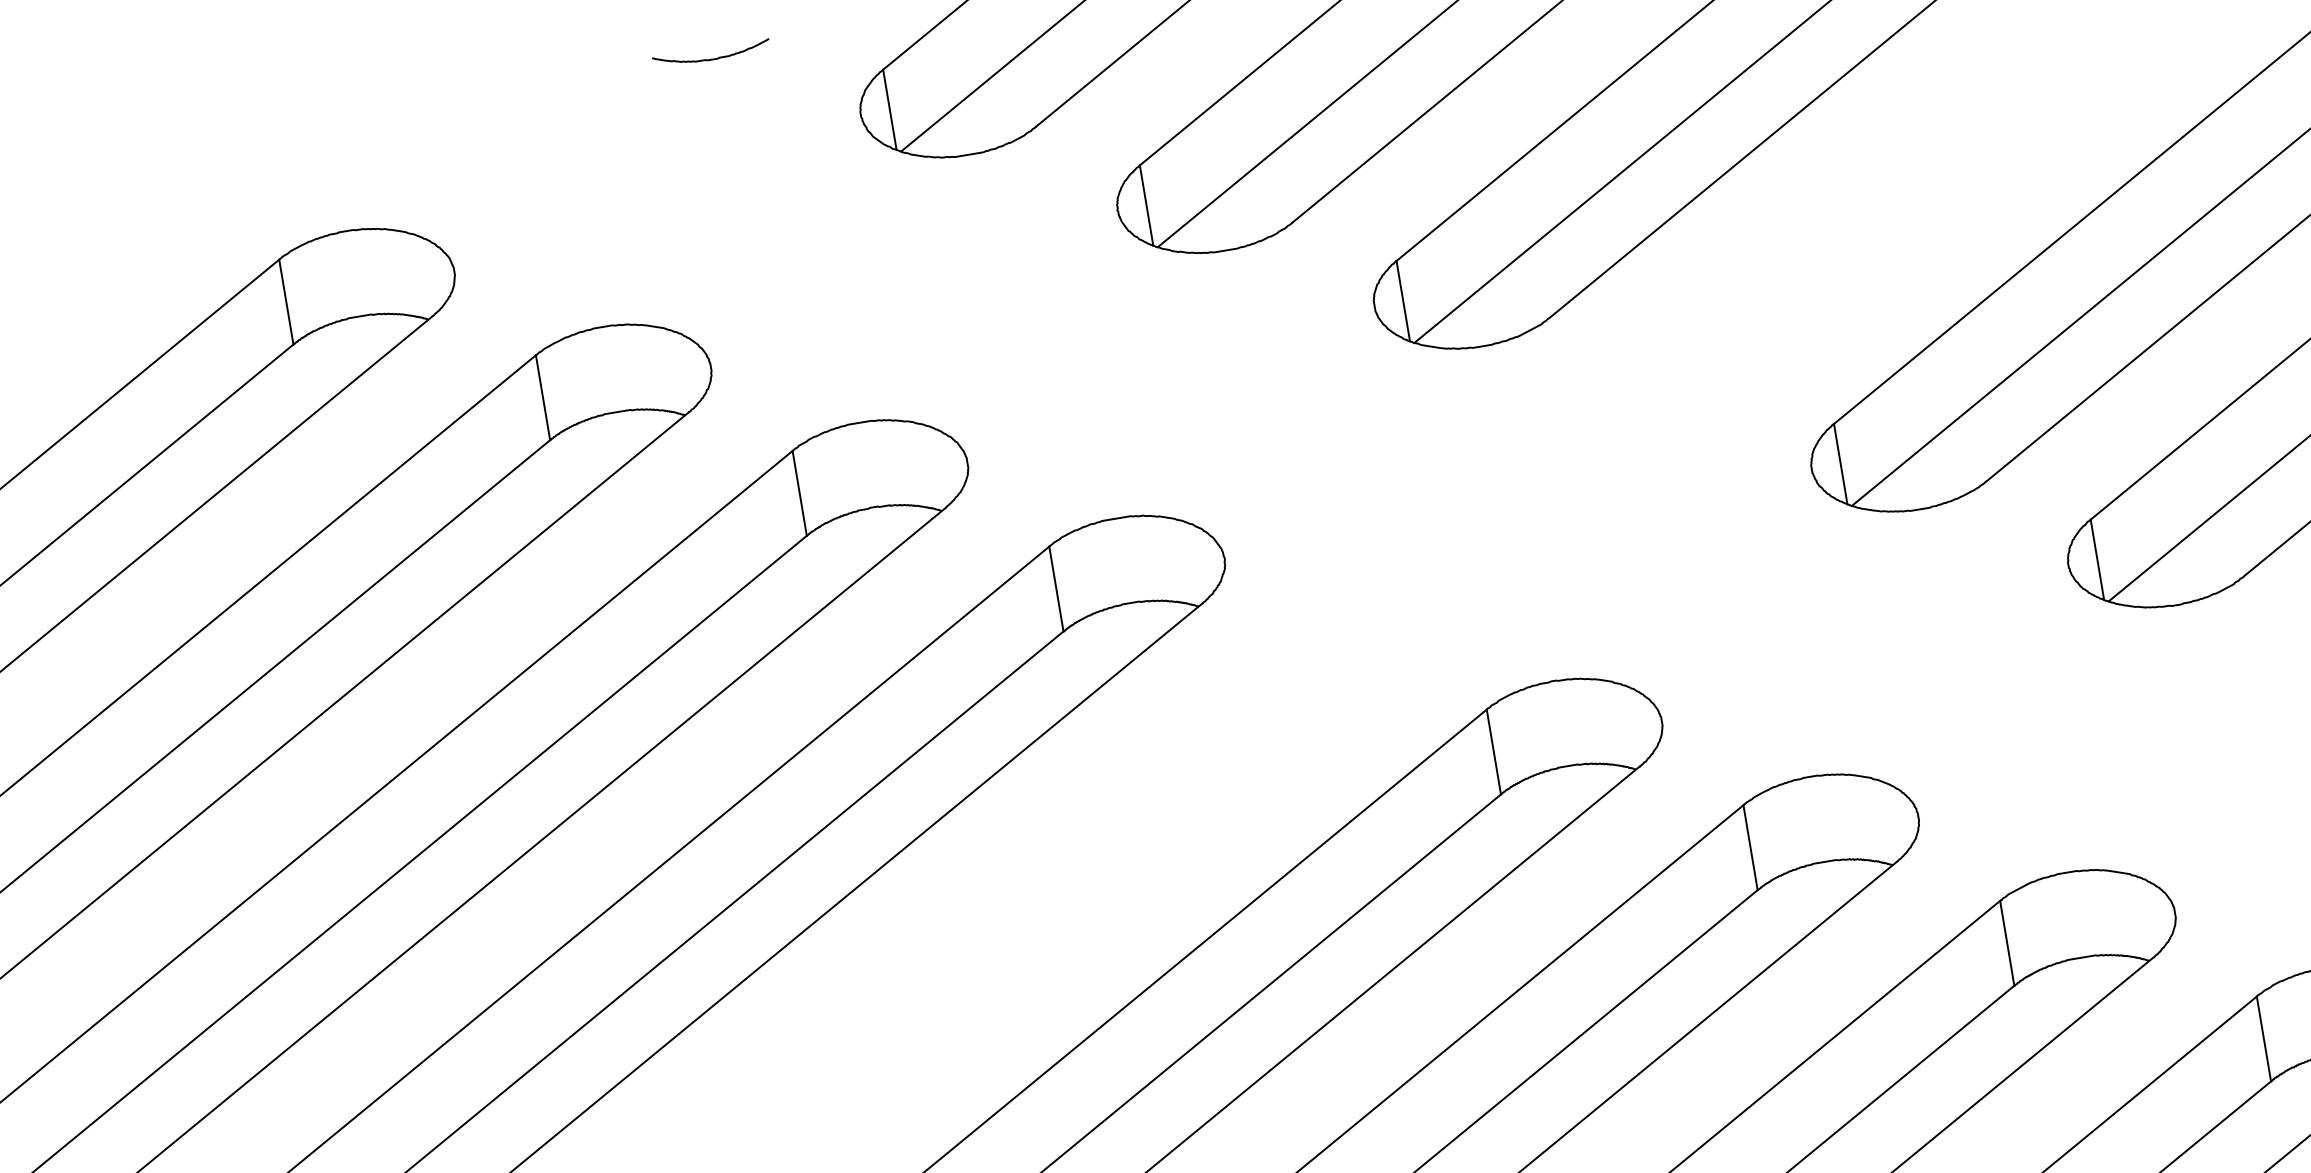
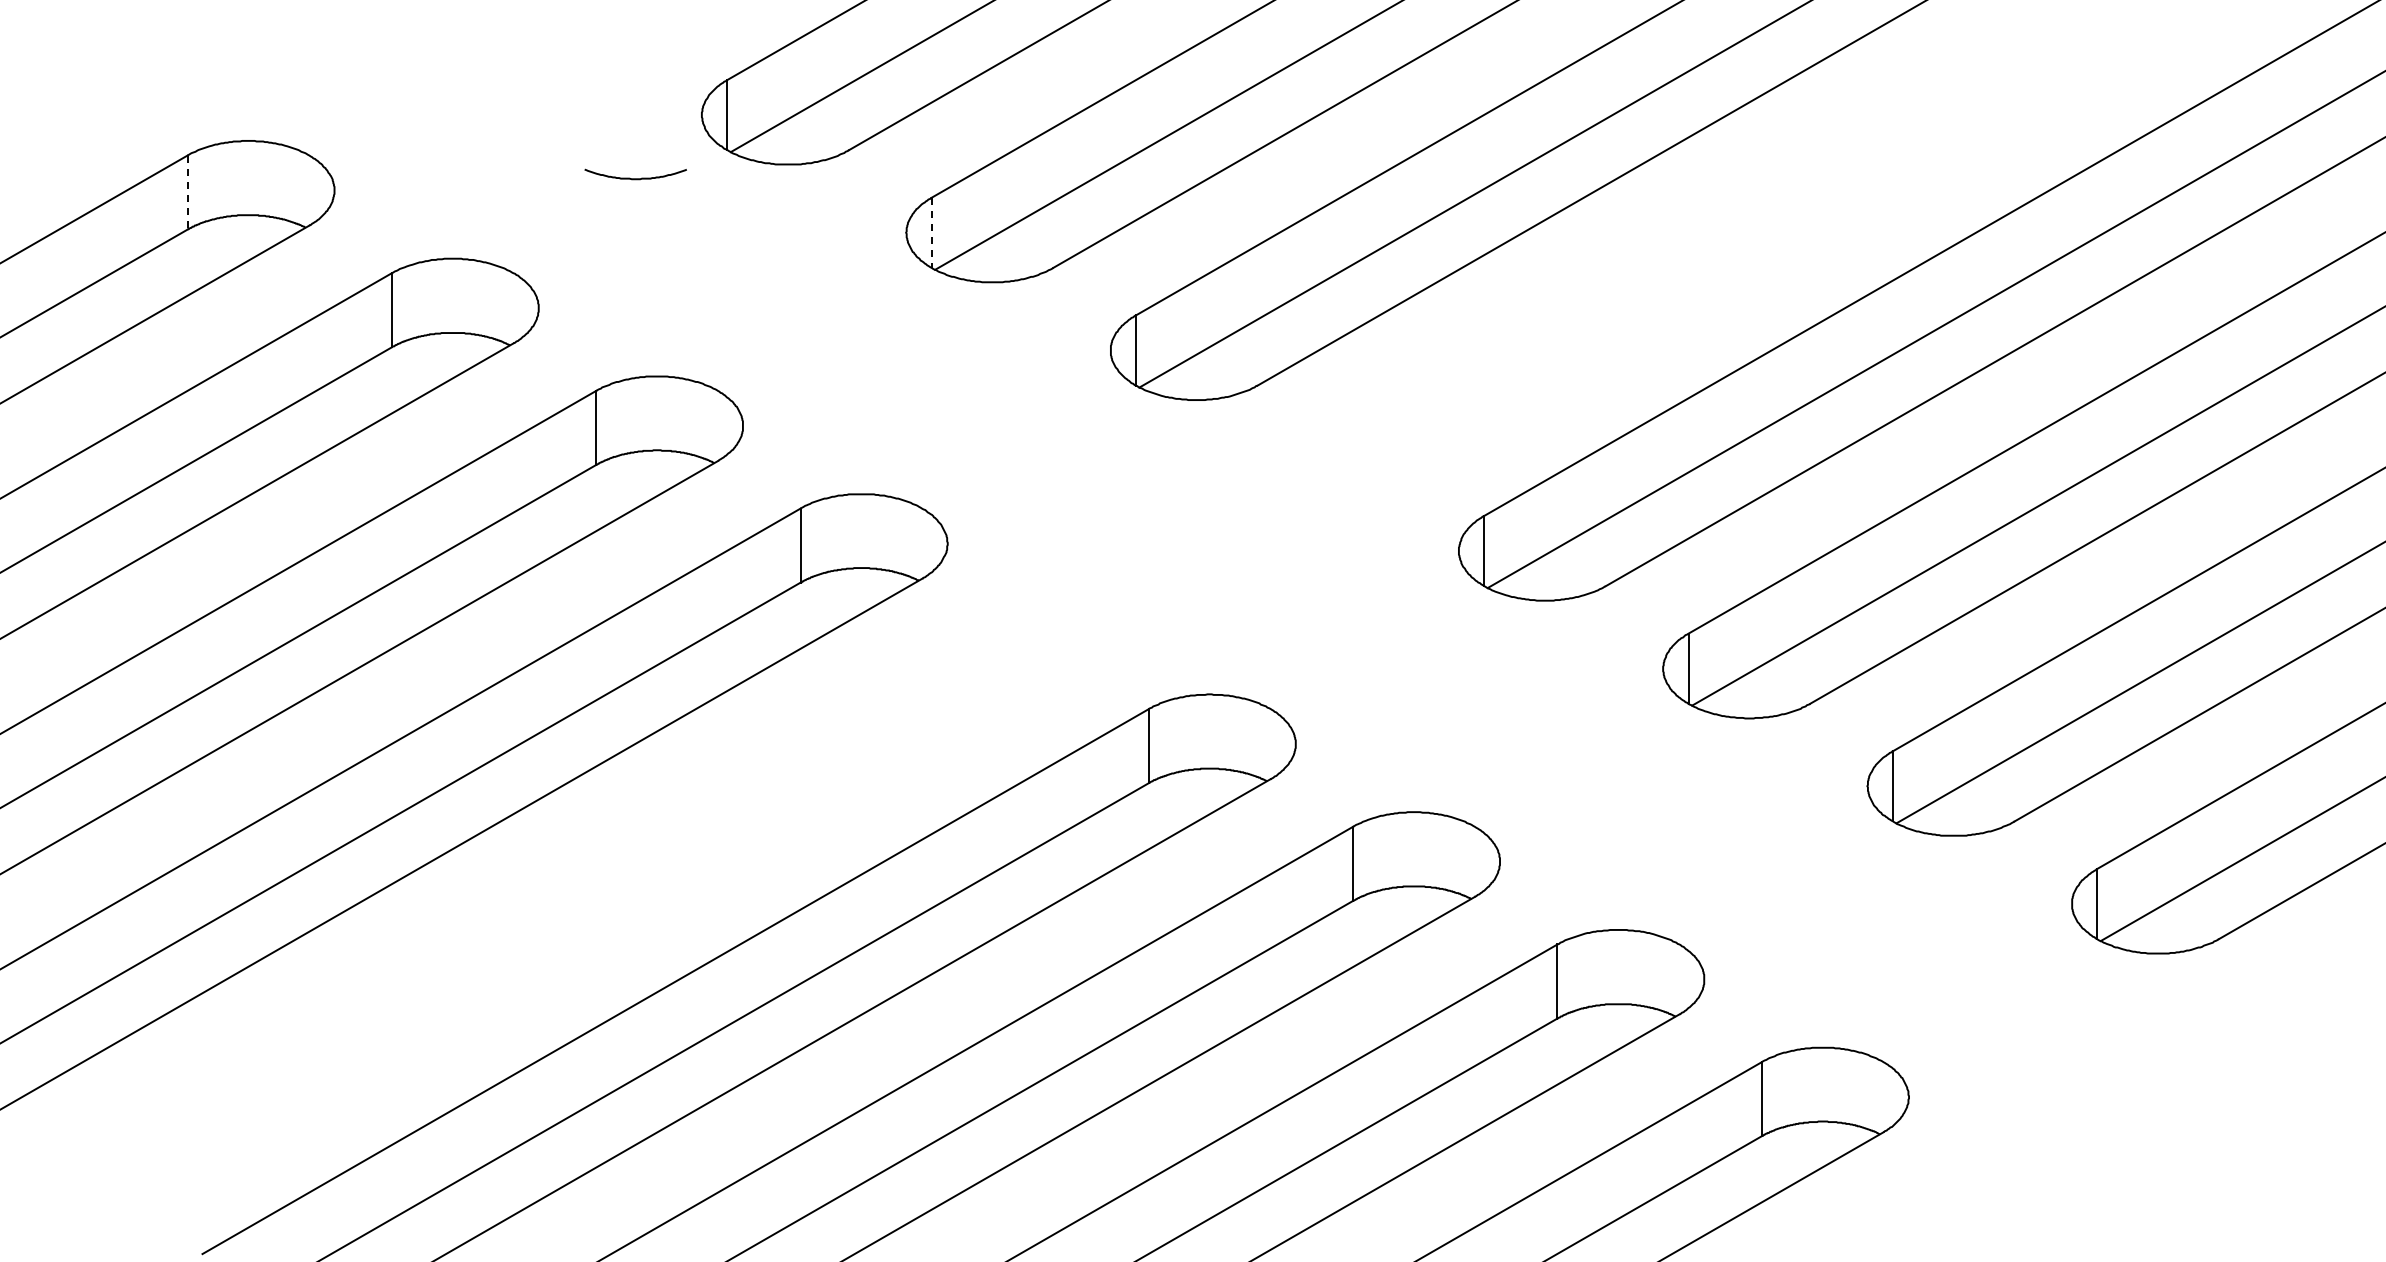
curve: (712, 58) -> (635, 178), moved
line: (1146, 206) -> (931, 233), solid -> dashed
line: (286, 303) -> (187, 193), solid -> dashed

